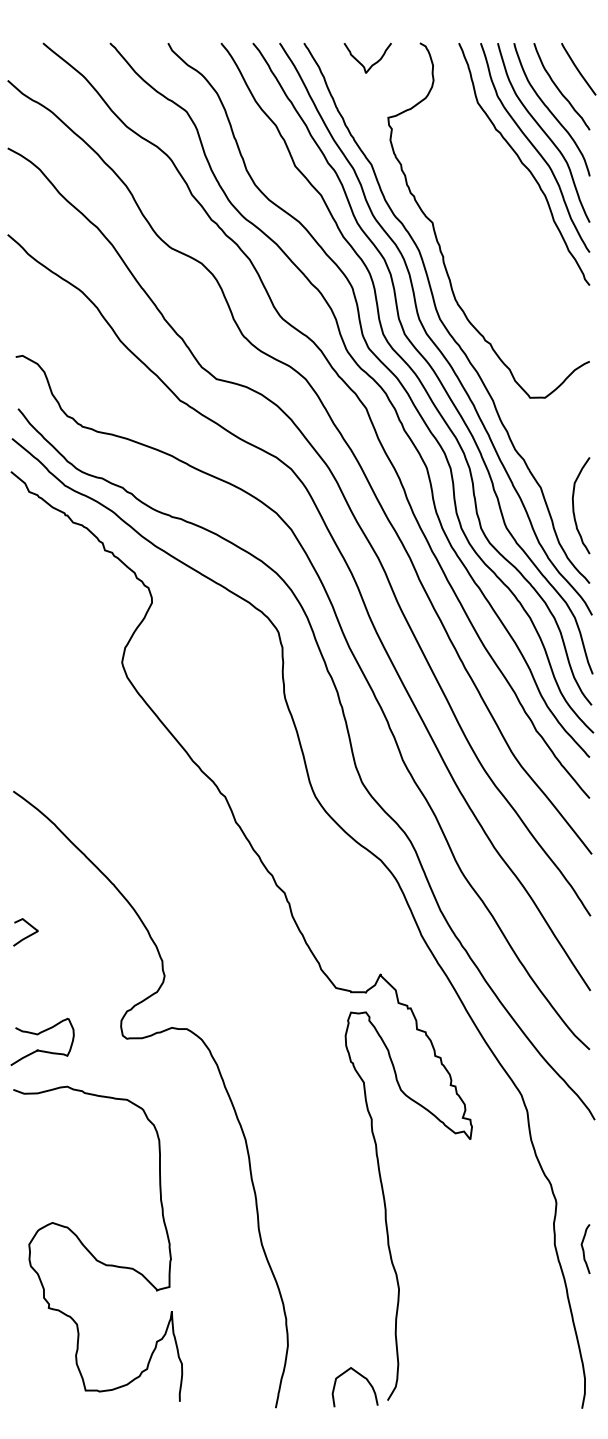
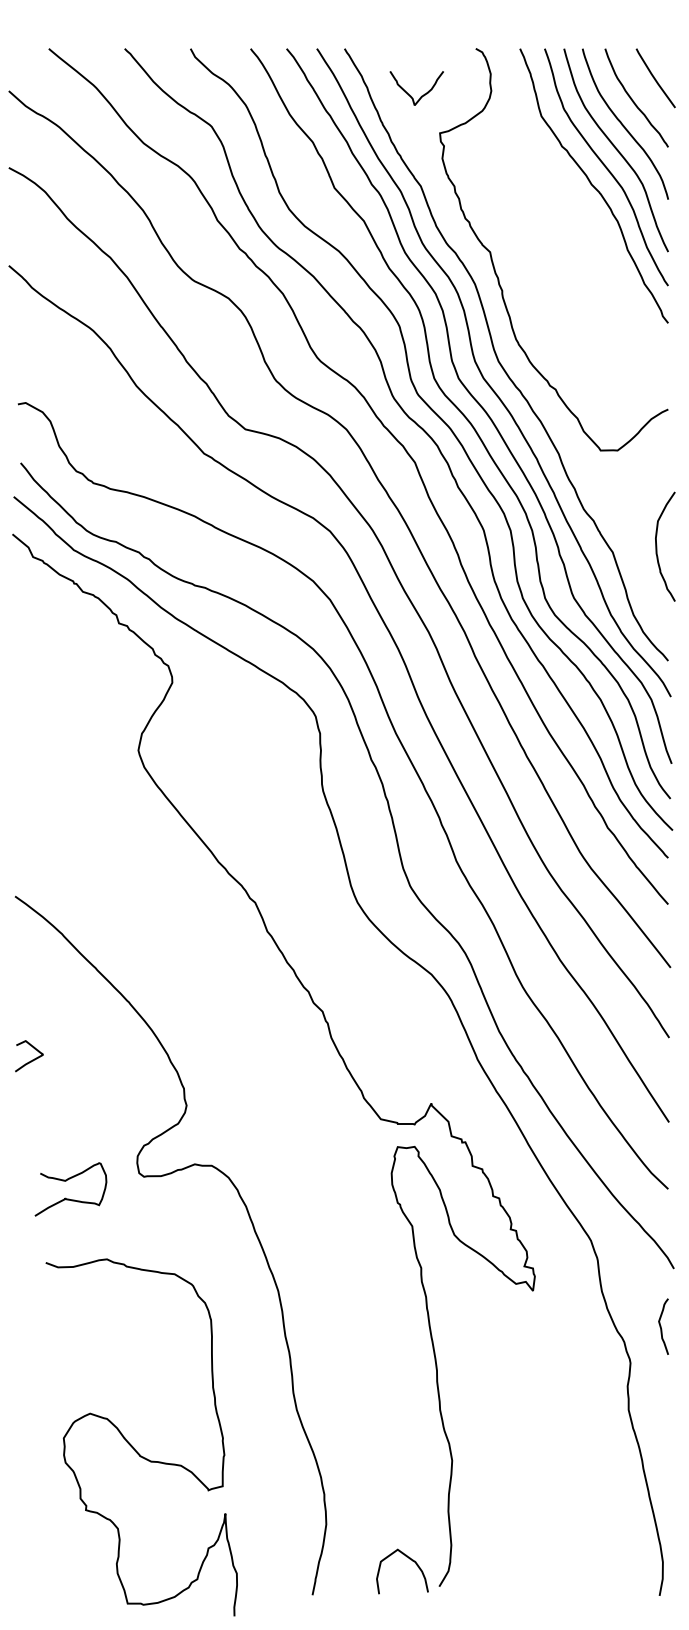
curve: (361, 63) -> (409, 94), moved
curve: (574, 505) -> (657, 546), moved
curve: (39, 1034) -> (67, 1180), moved
curve: (583, 1248) -> (661, 1325), moved
curve: (90, 1251) -> (133, 1446), moved

